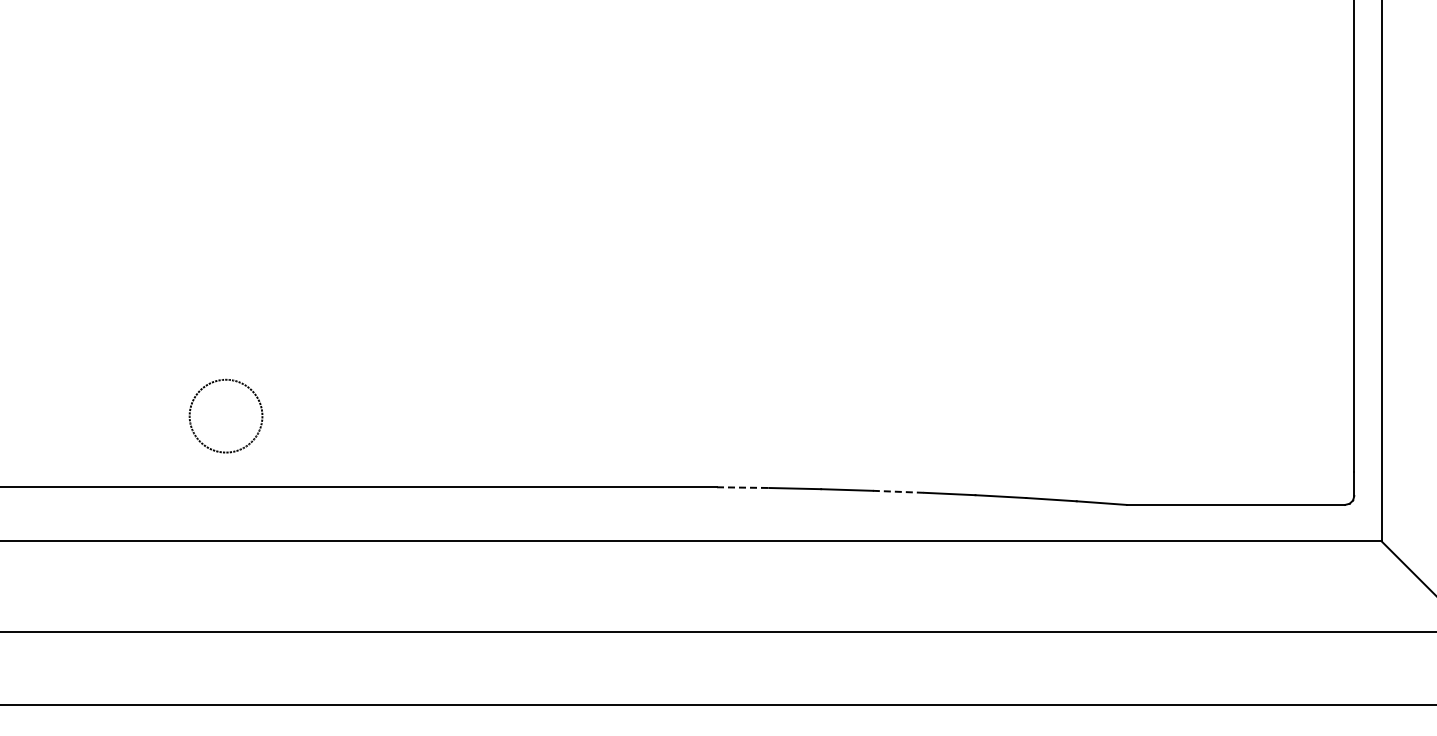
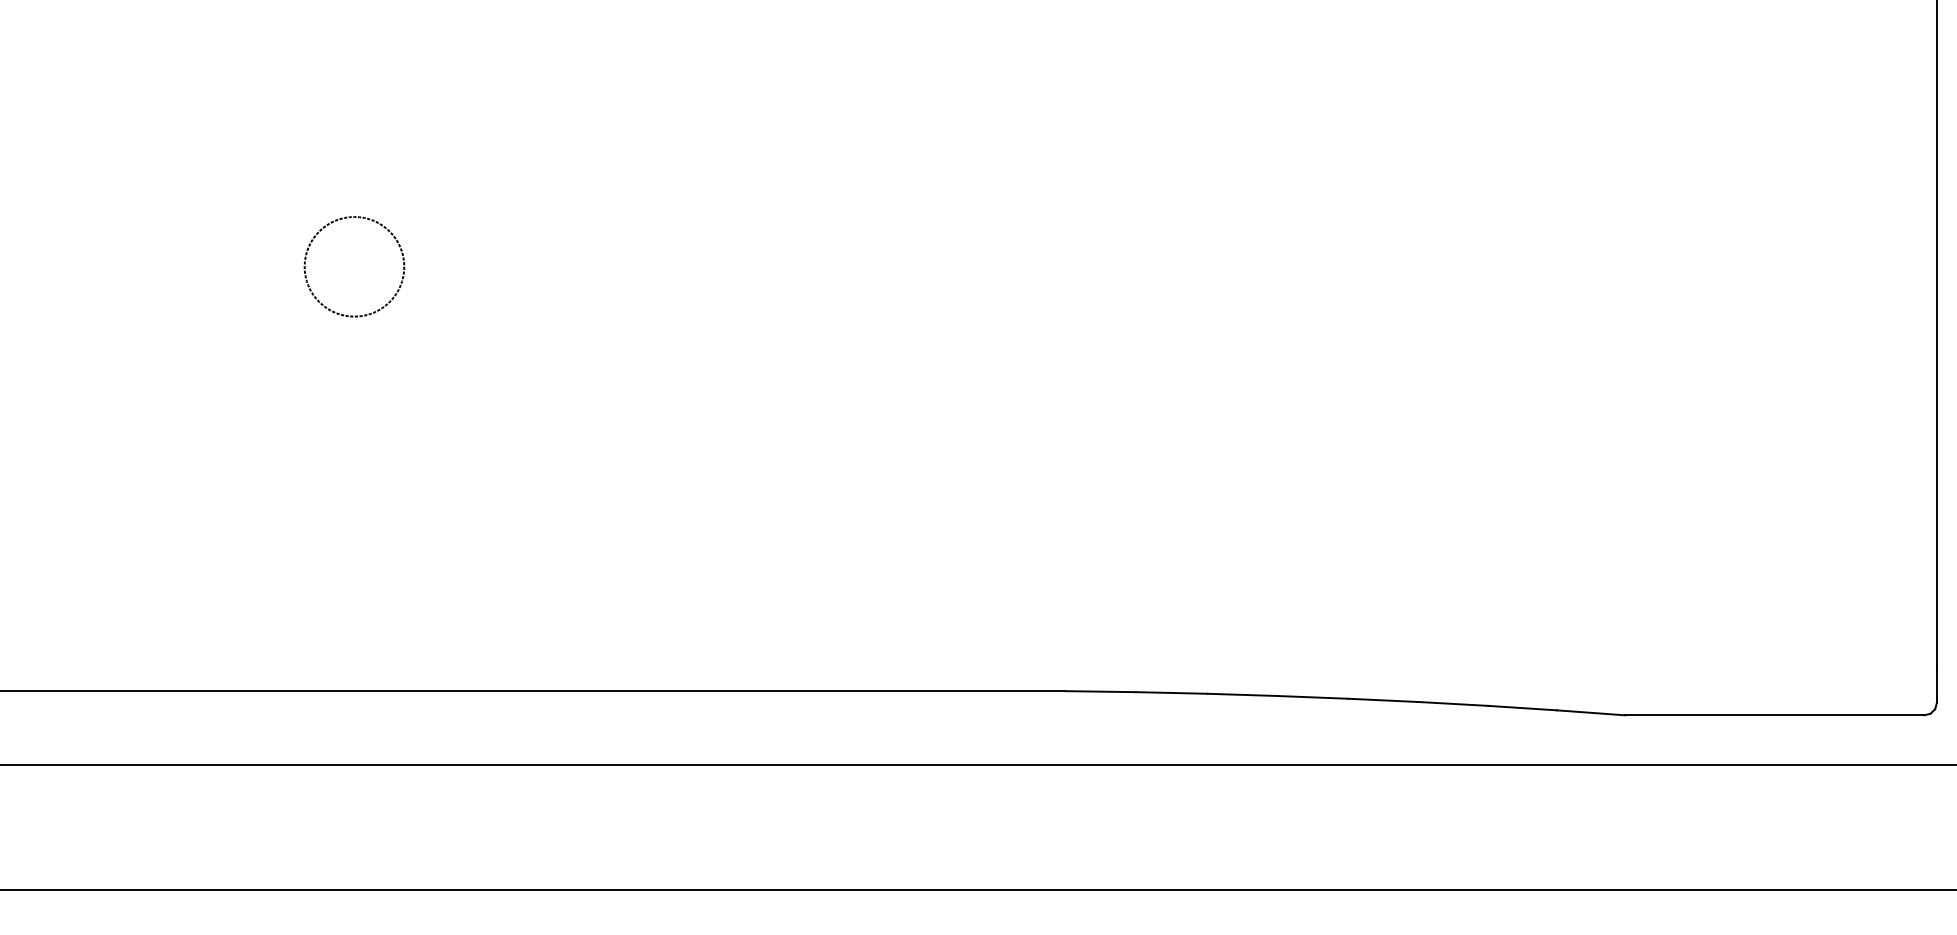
circle: (225, 415) -> (353, 265), moved
line: (743, 487) -> (1100, 691), dashed -> solid
line: (898, 491) -> (1313, 696), dashed -> solid

